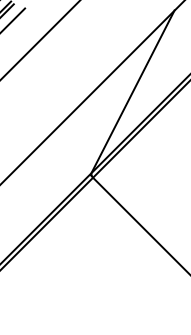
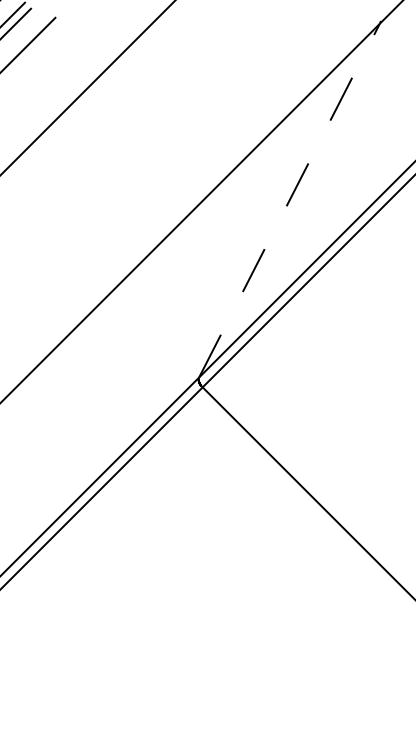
line: (133, 91) -> (290, 199), solid -> dashed

